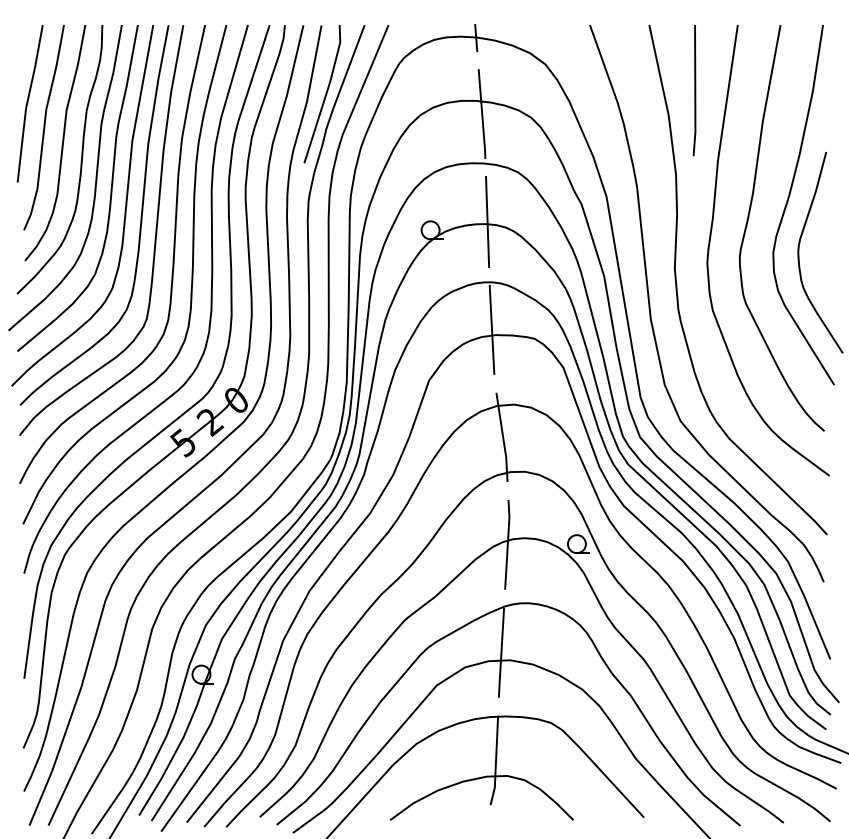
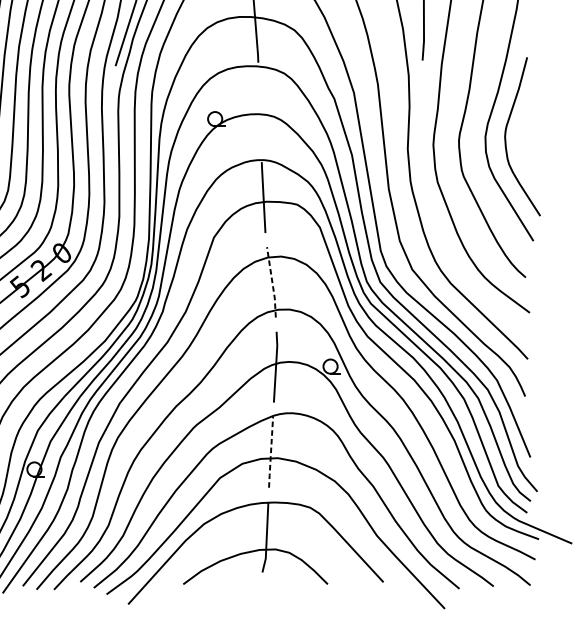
line: (487, 221) -> (260, 112), removed
line: (503, 437) -> (272, 282), solid -> dashed
line: (501, 653) -> (271, 452), solid -> dashed

